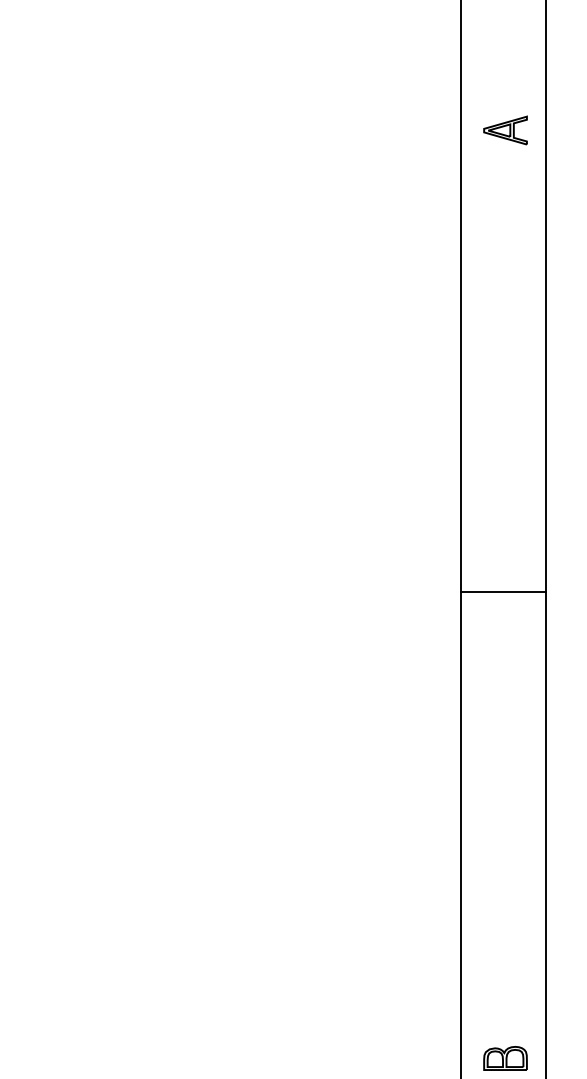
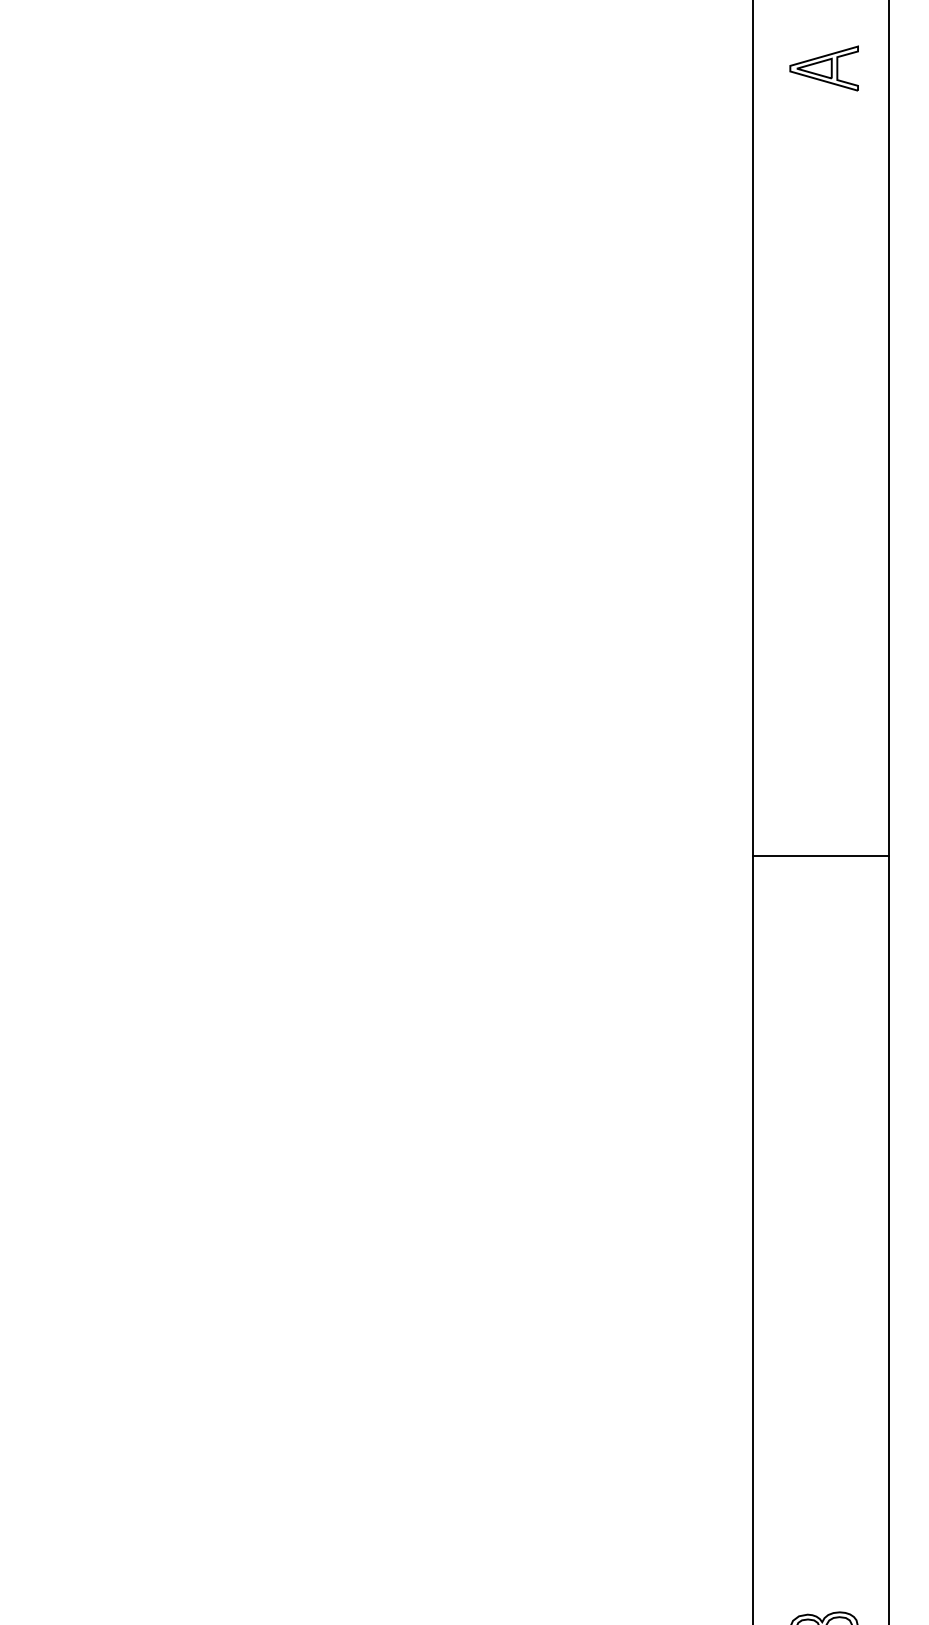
part: (505, 130) -> (824, 68), moved
line: (503, 591) -> (820, 855), moved

